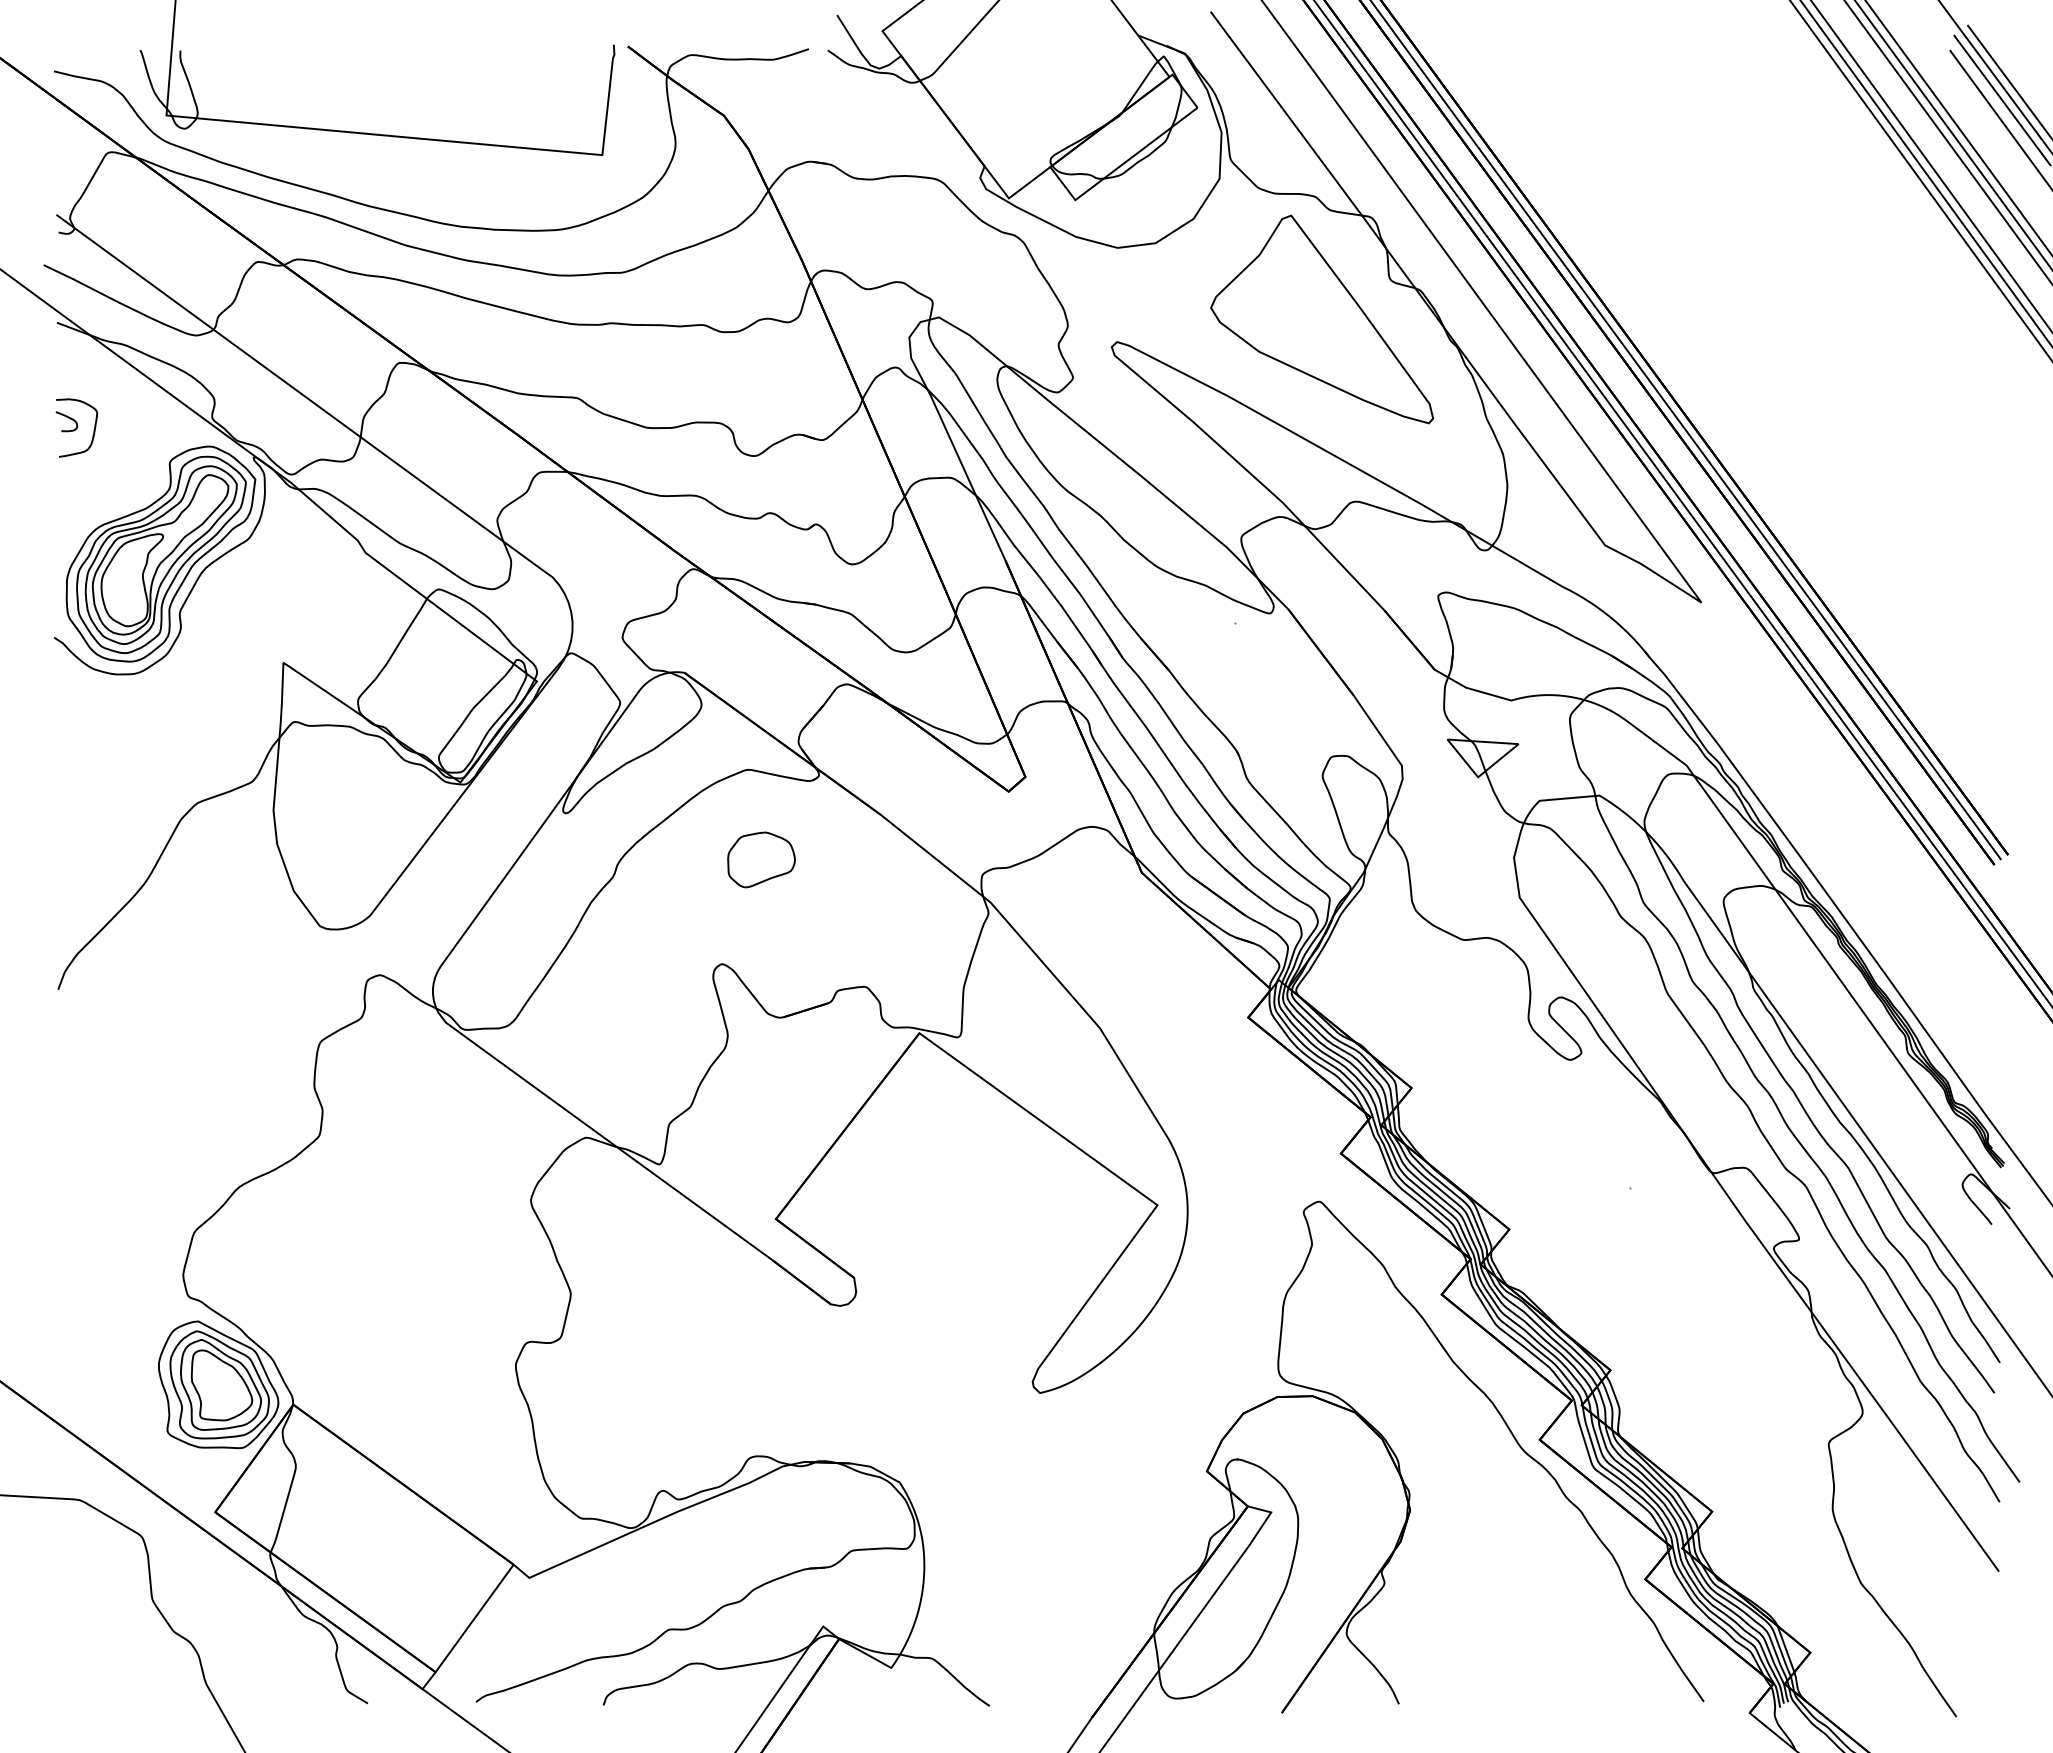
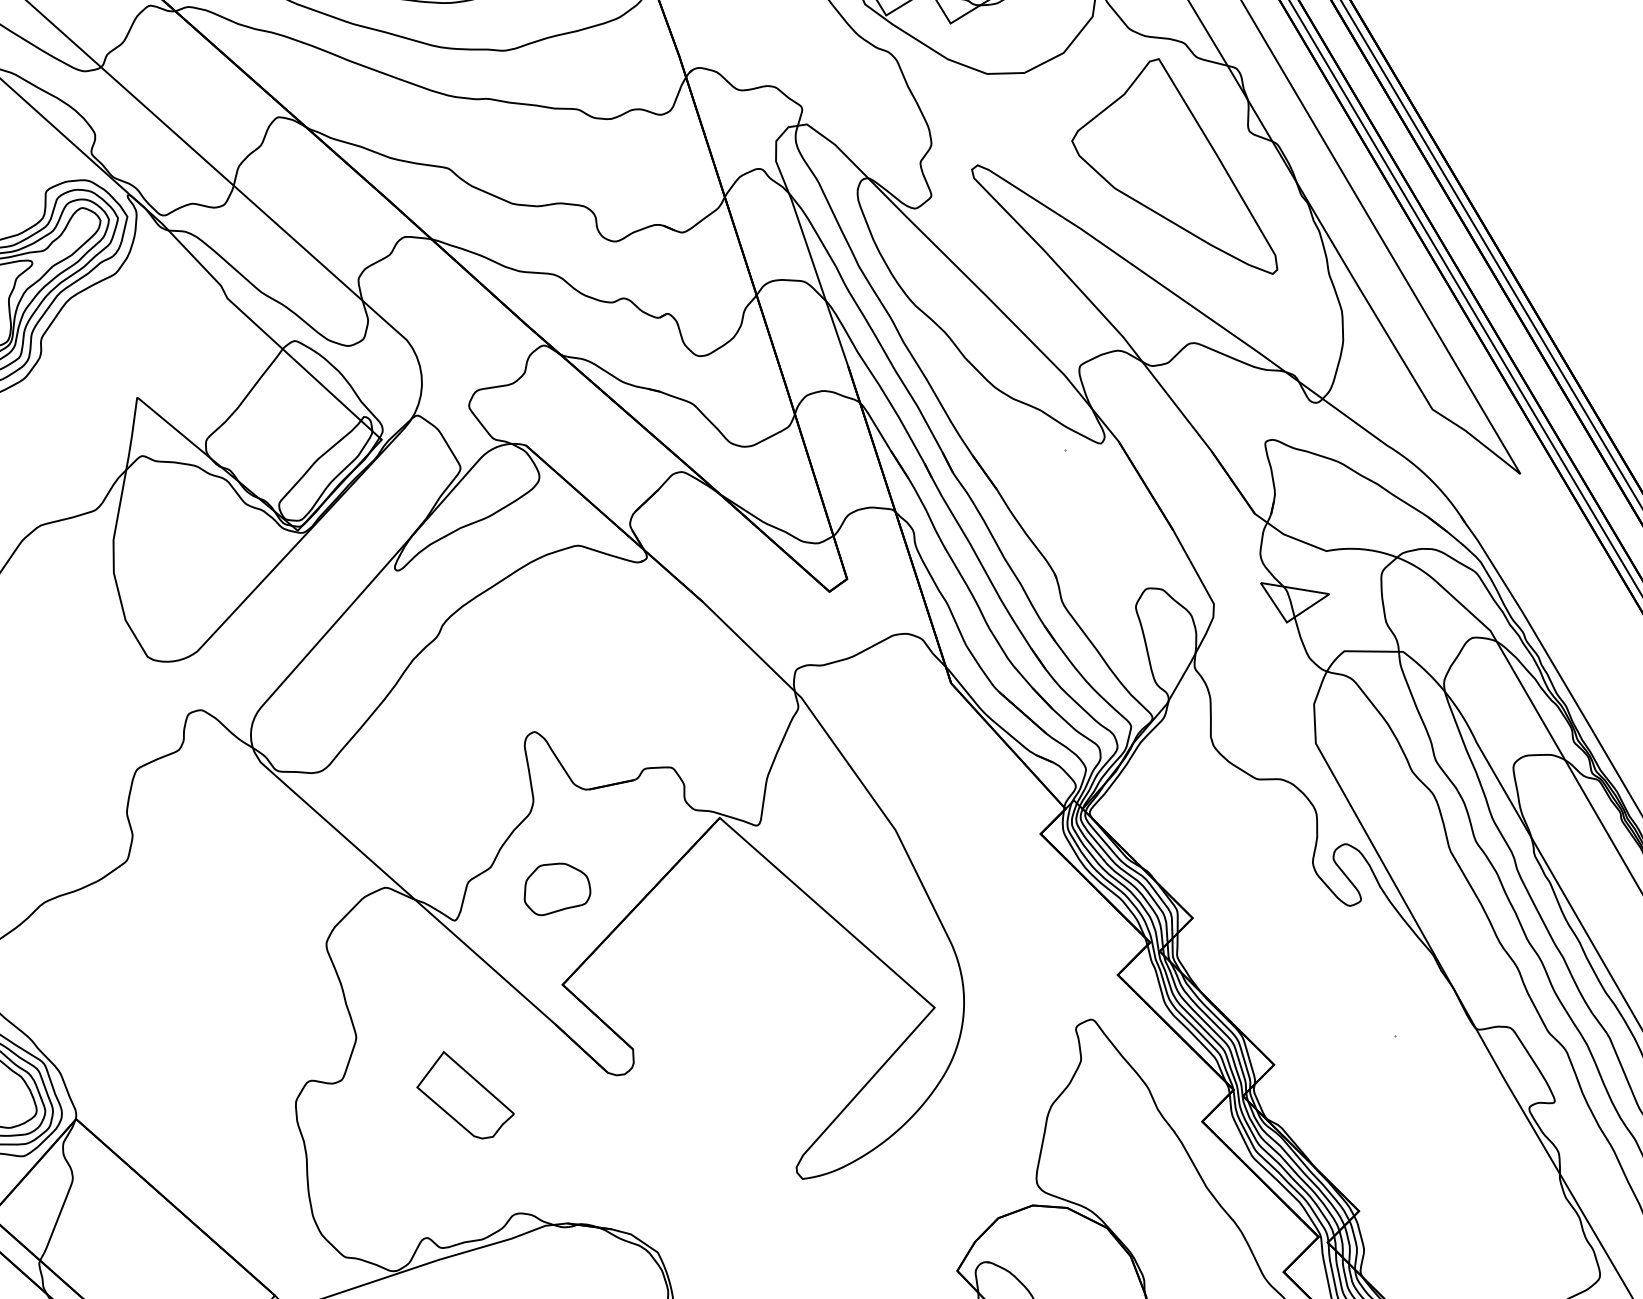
part: (761, 859) -> (557, 889), moved
part: (688, 1341) -> (466, 1095), added

